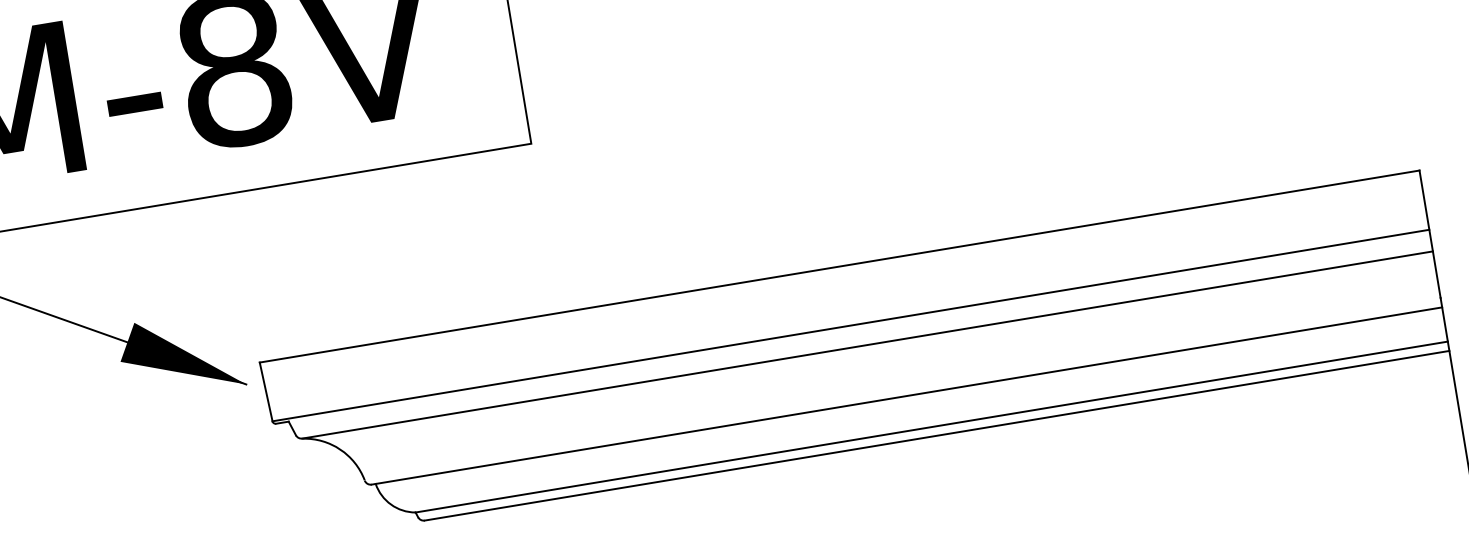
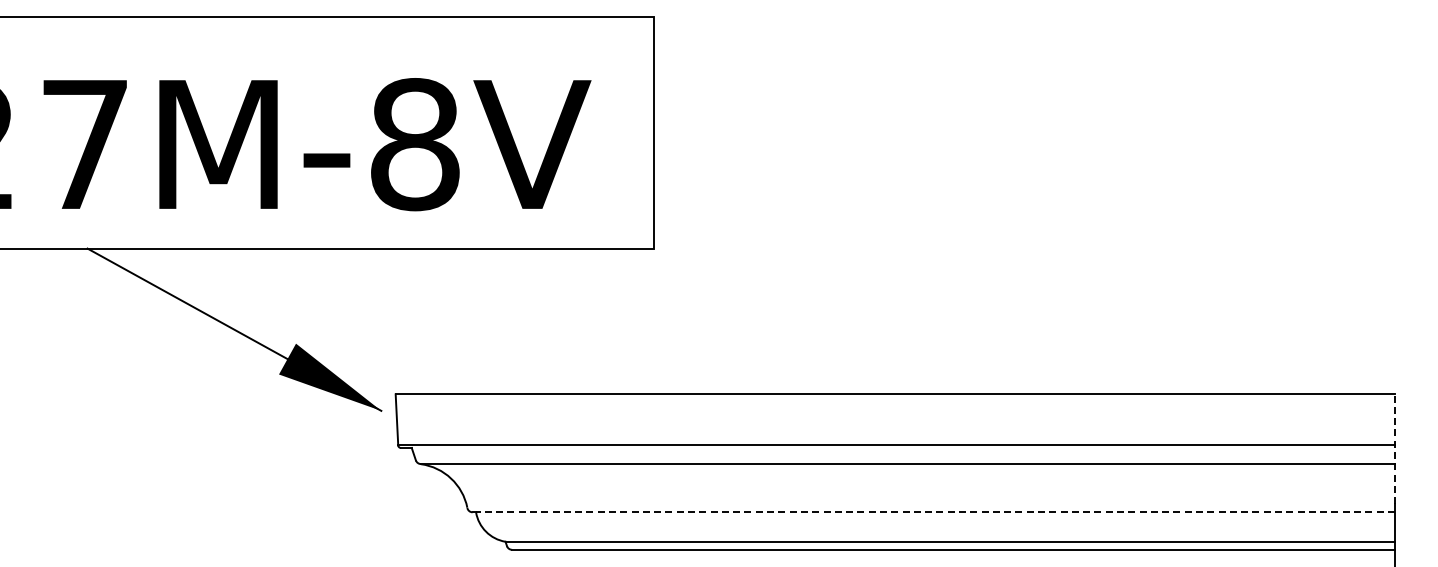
line: (1429, 234) -> (1394, 449), solid -> dashed
line: (907, 396) -> (934, 512), solid -> dashed

